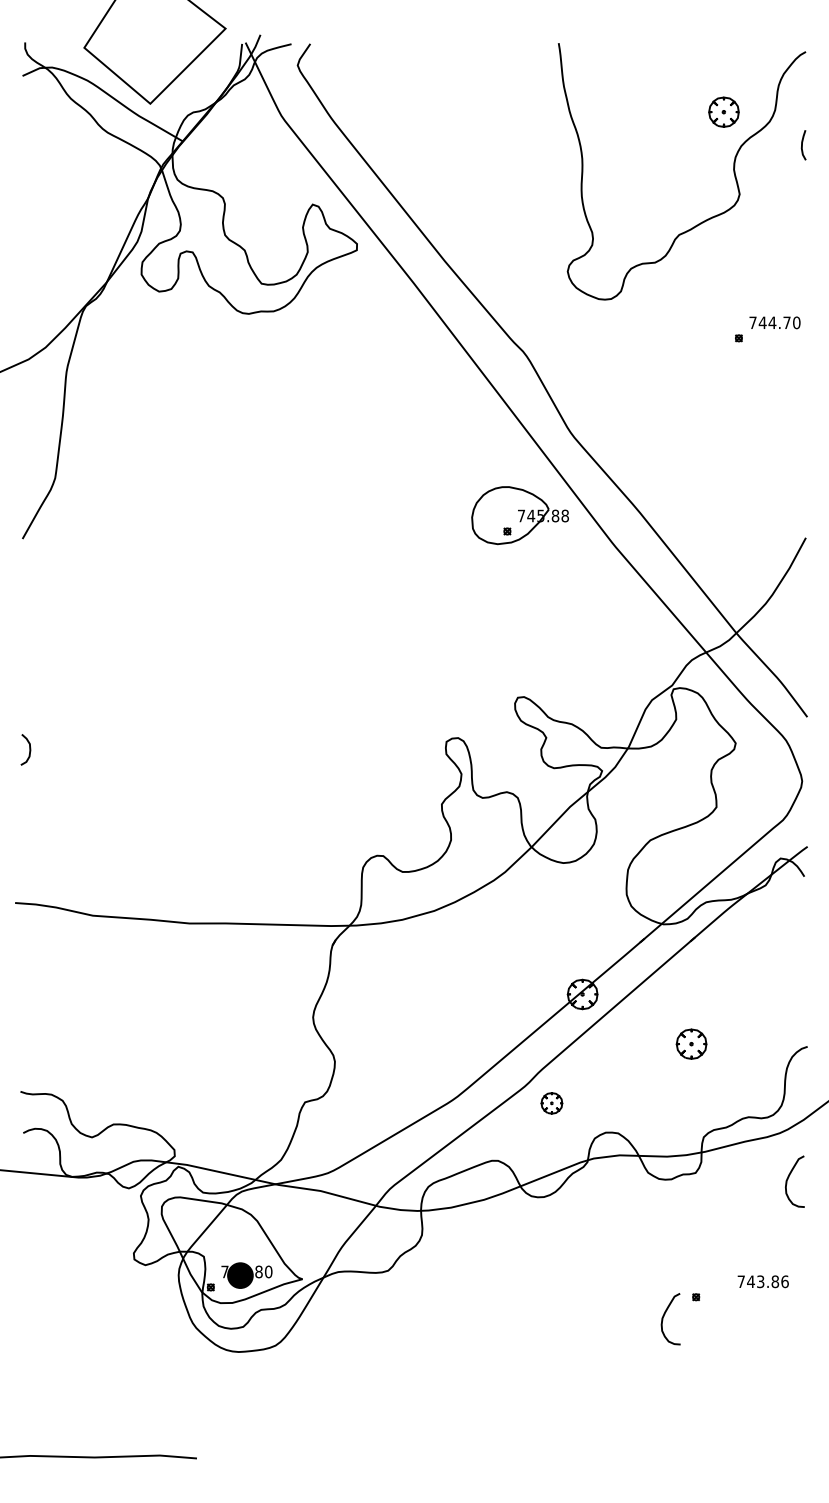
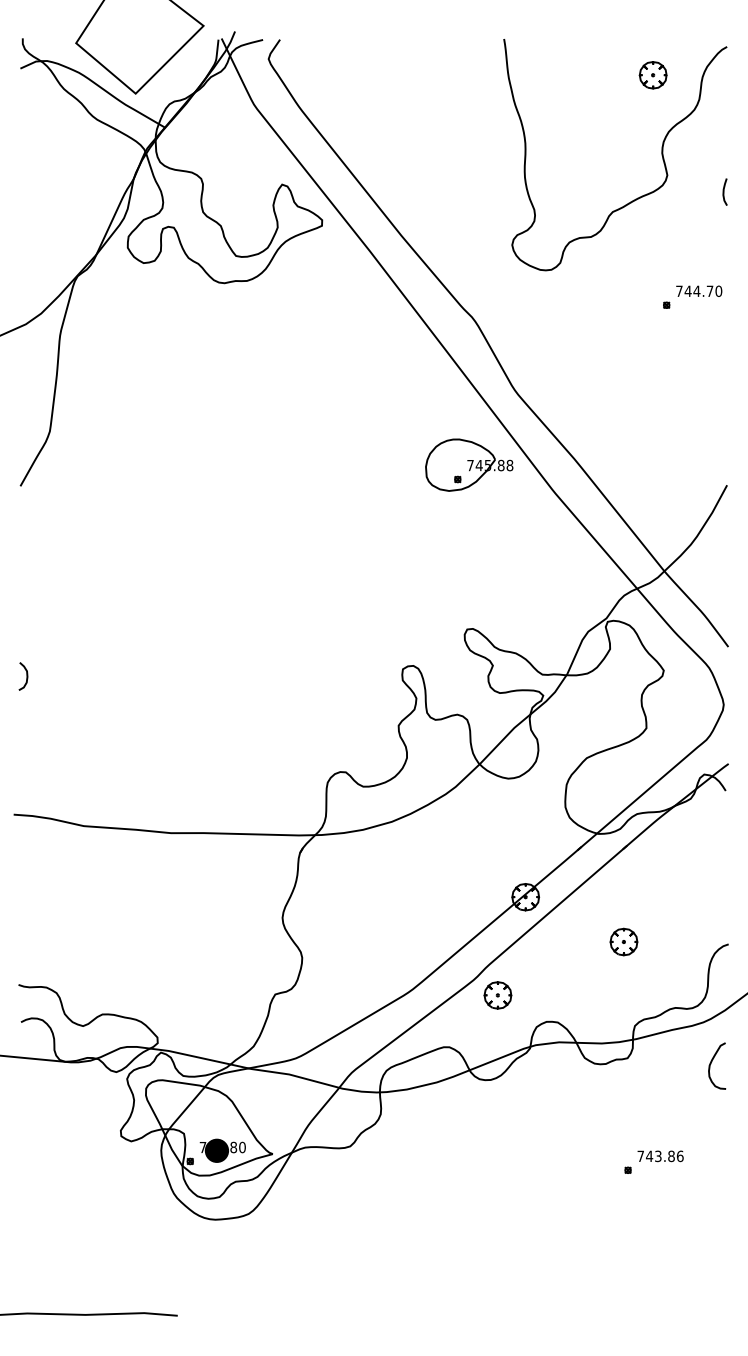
part: (723, 112) -> (652, 75), moved
curve: (803, 144) -> (724, 191), moved
part: (551, 1103) -> (497, 995), size x1.43
text: (763, 1281) -> (660, 1156), moved
curve: (664, 1317) -> (599, 1188), removed

